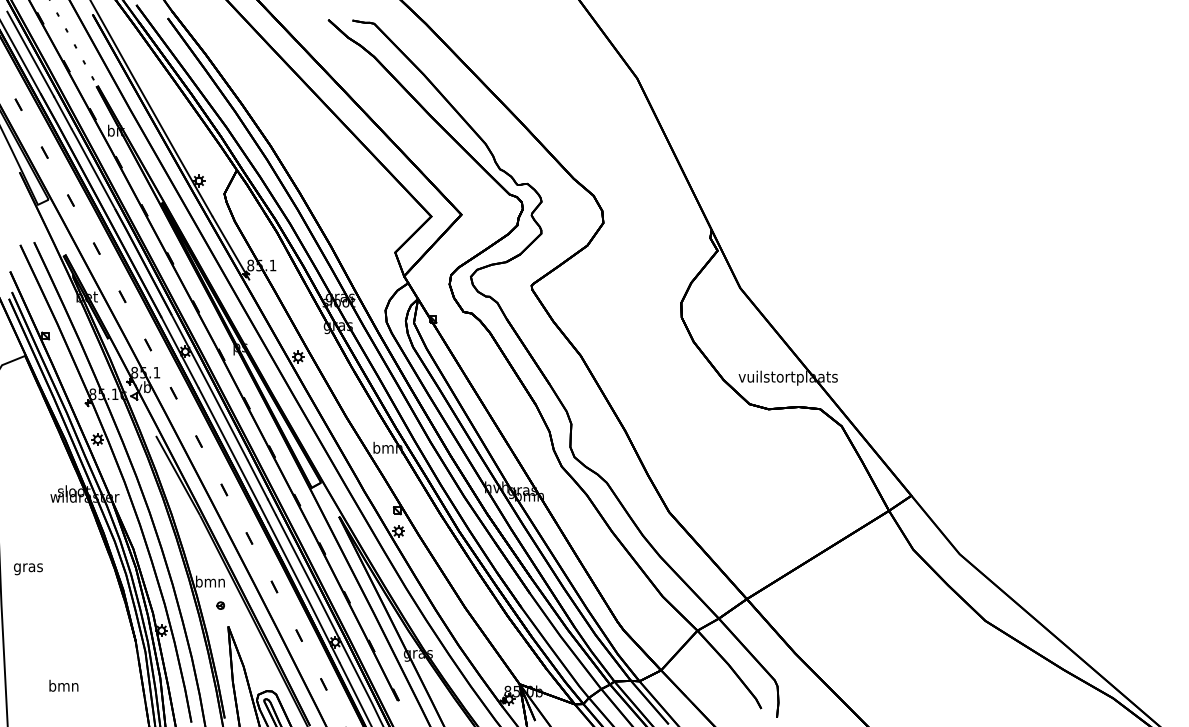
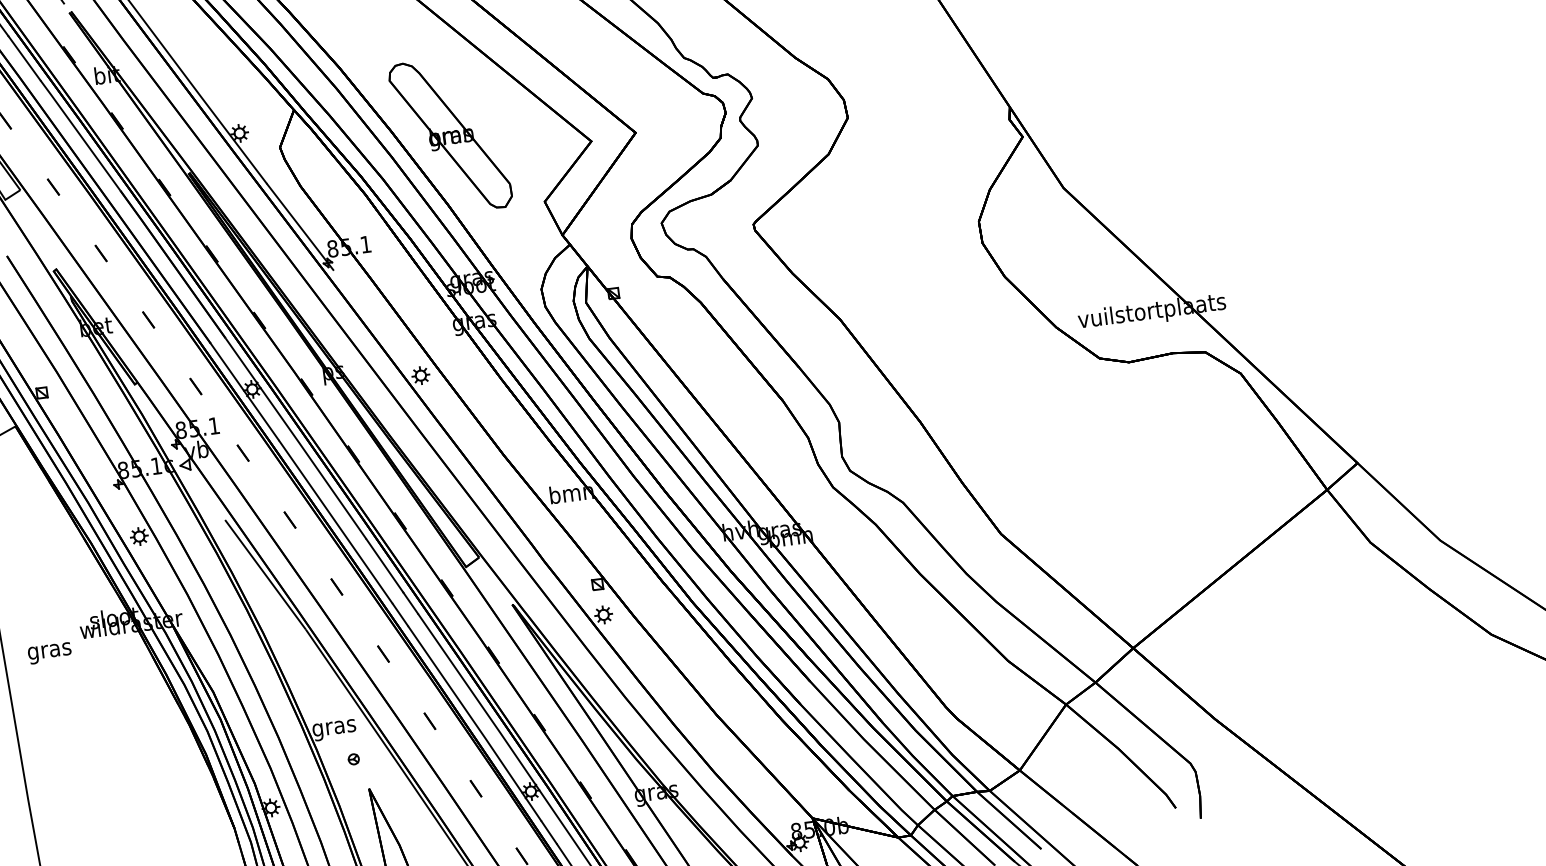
part: (338, 200) -> (450, 135), added
text: (28, 569) -> (50, 653), moved
text: (210, 582) -> (334, 726), bmn -> gras

